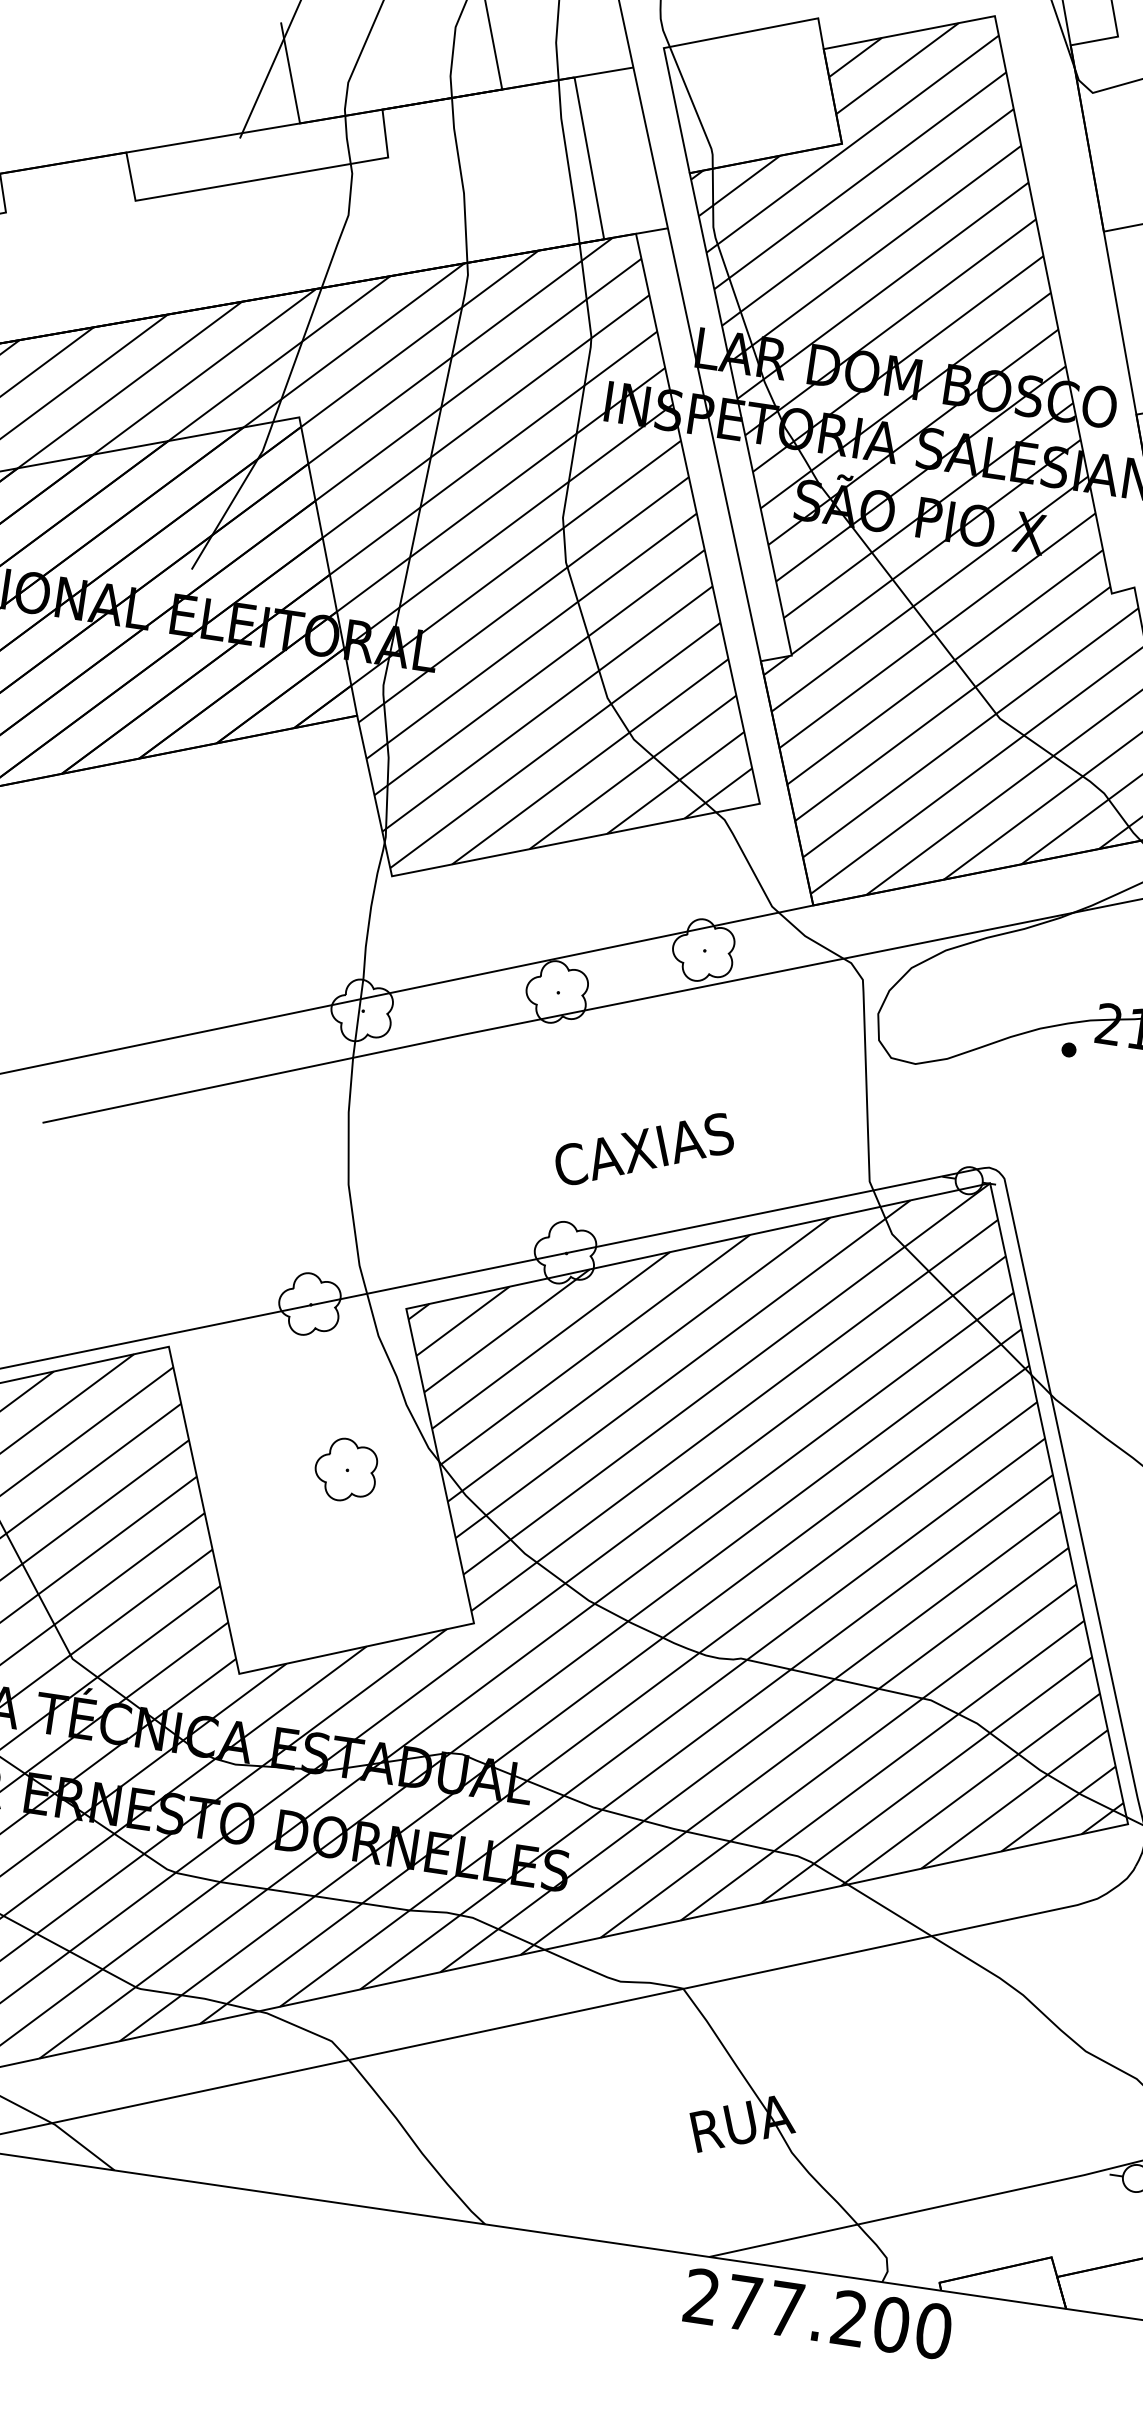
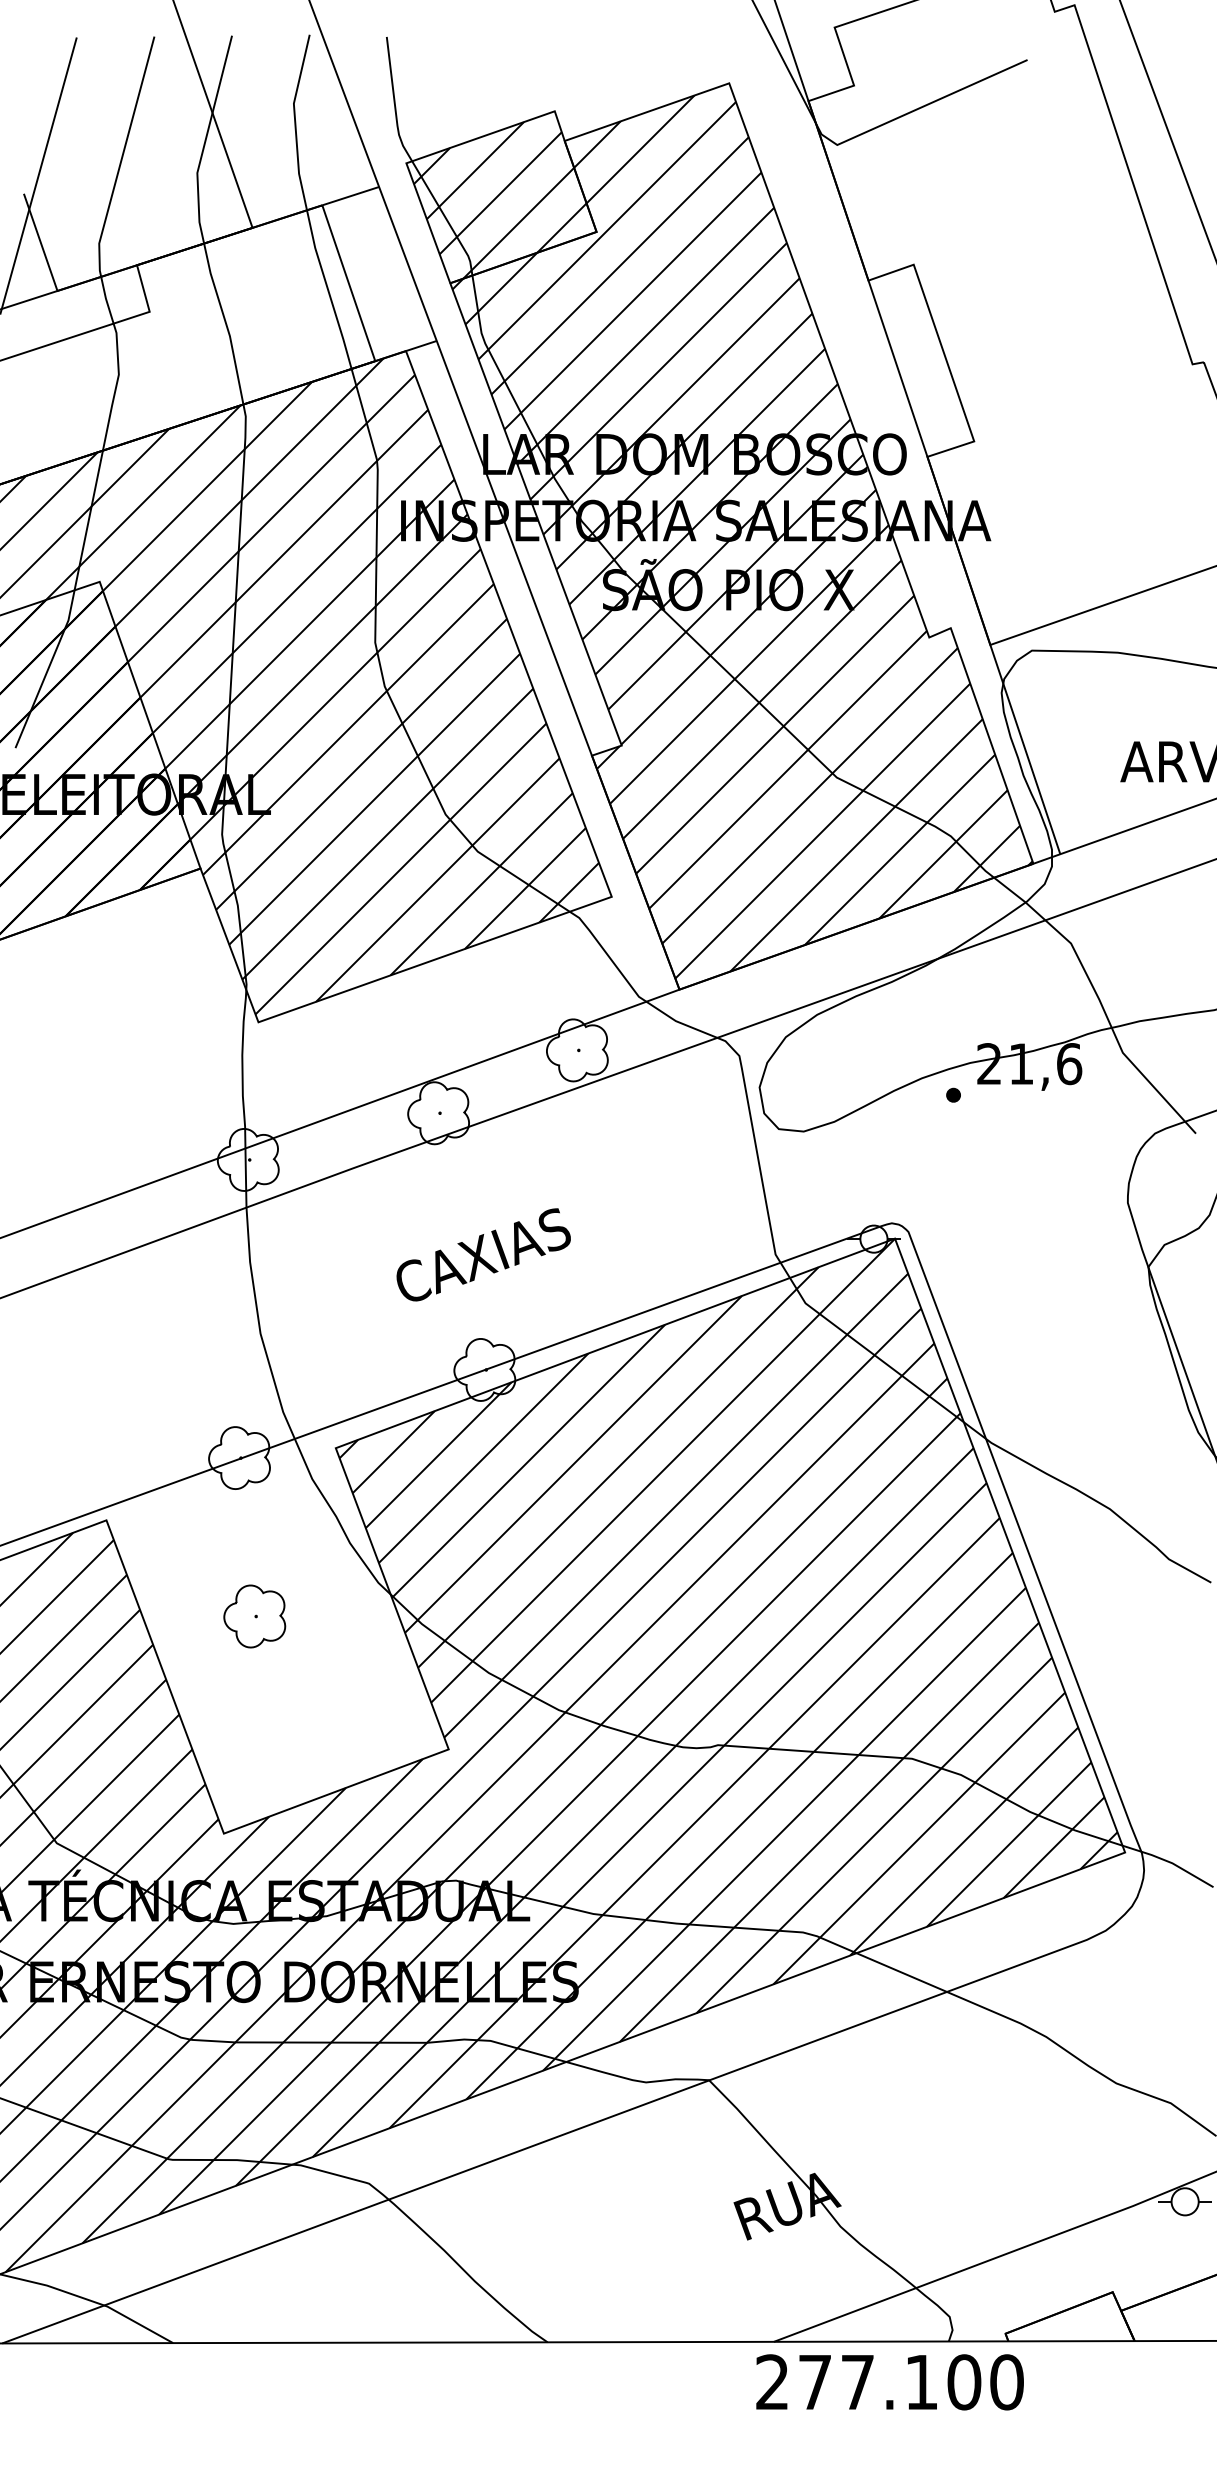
hatch: (750, 98) -> (499, 200), added
text: (645, 1148) -> (483, 1254), moved
part: (345, 1470) -> (254, 1616), moved
text: (848, 2317) -> (920, 2381), 277.200 -> 277.100

